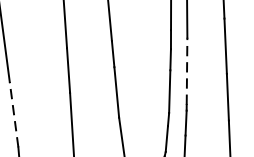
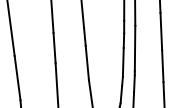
line: (187, 71) -> (135, 48), dashed -> solid
line: (13, 113) -> (17, 77), dashed -> solid

